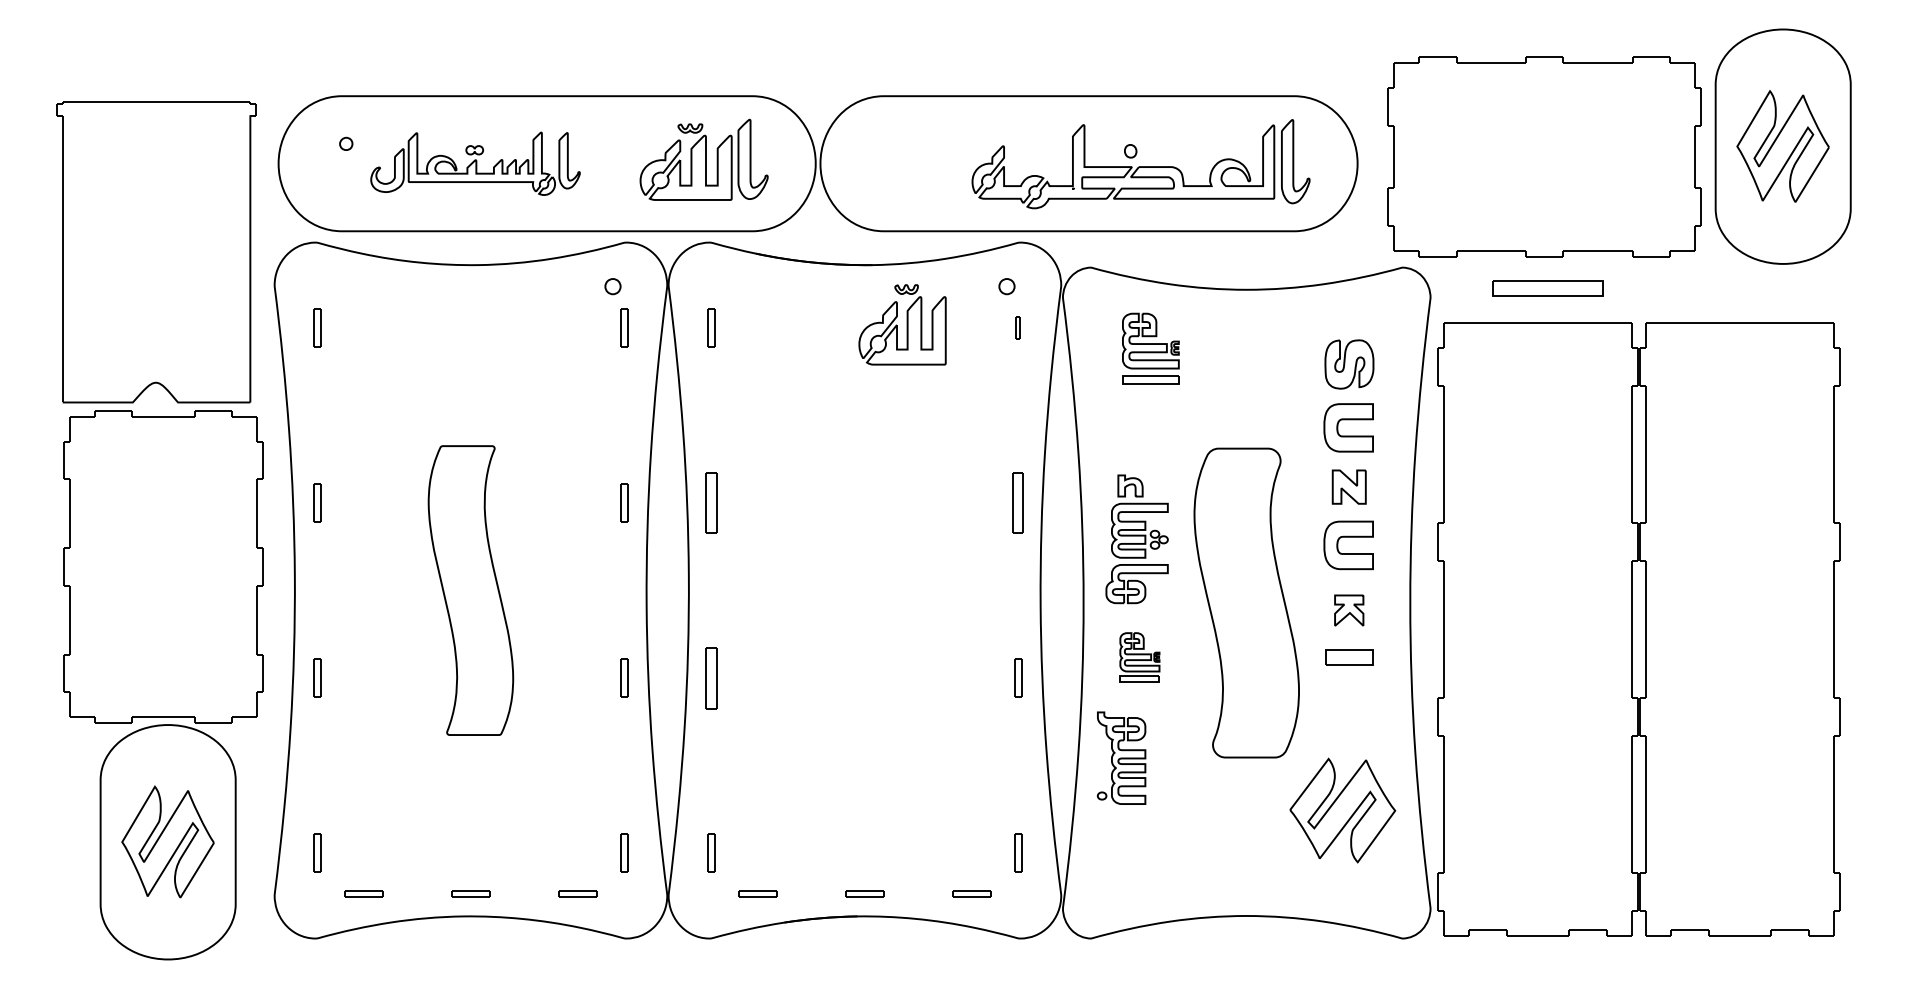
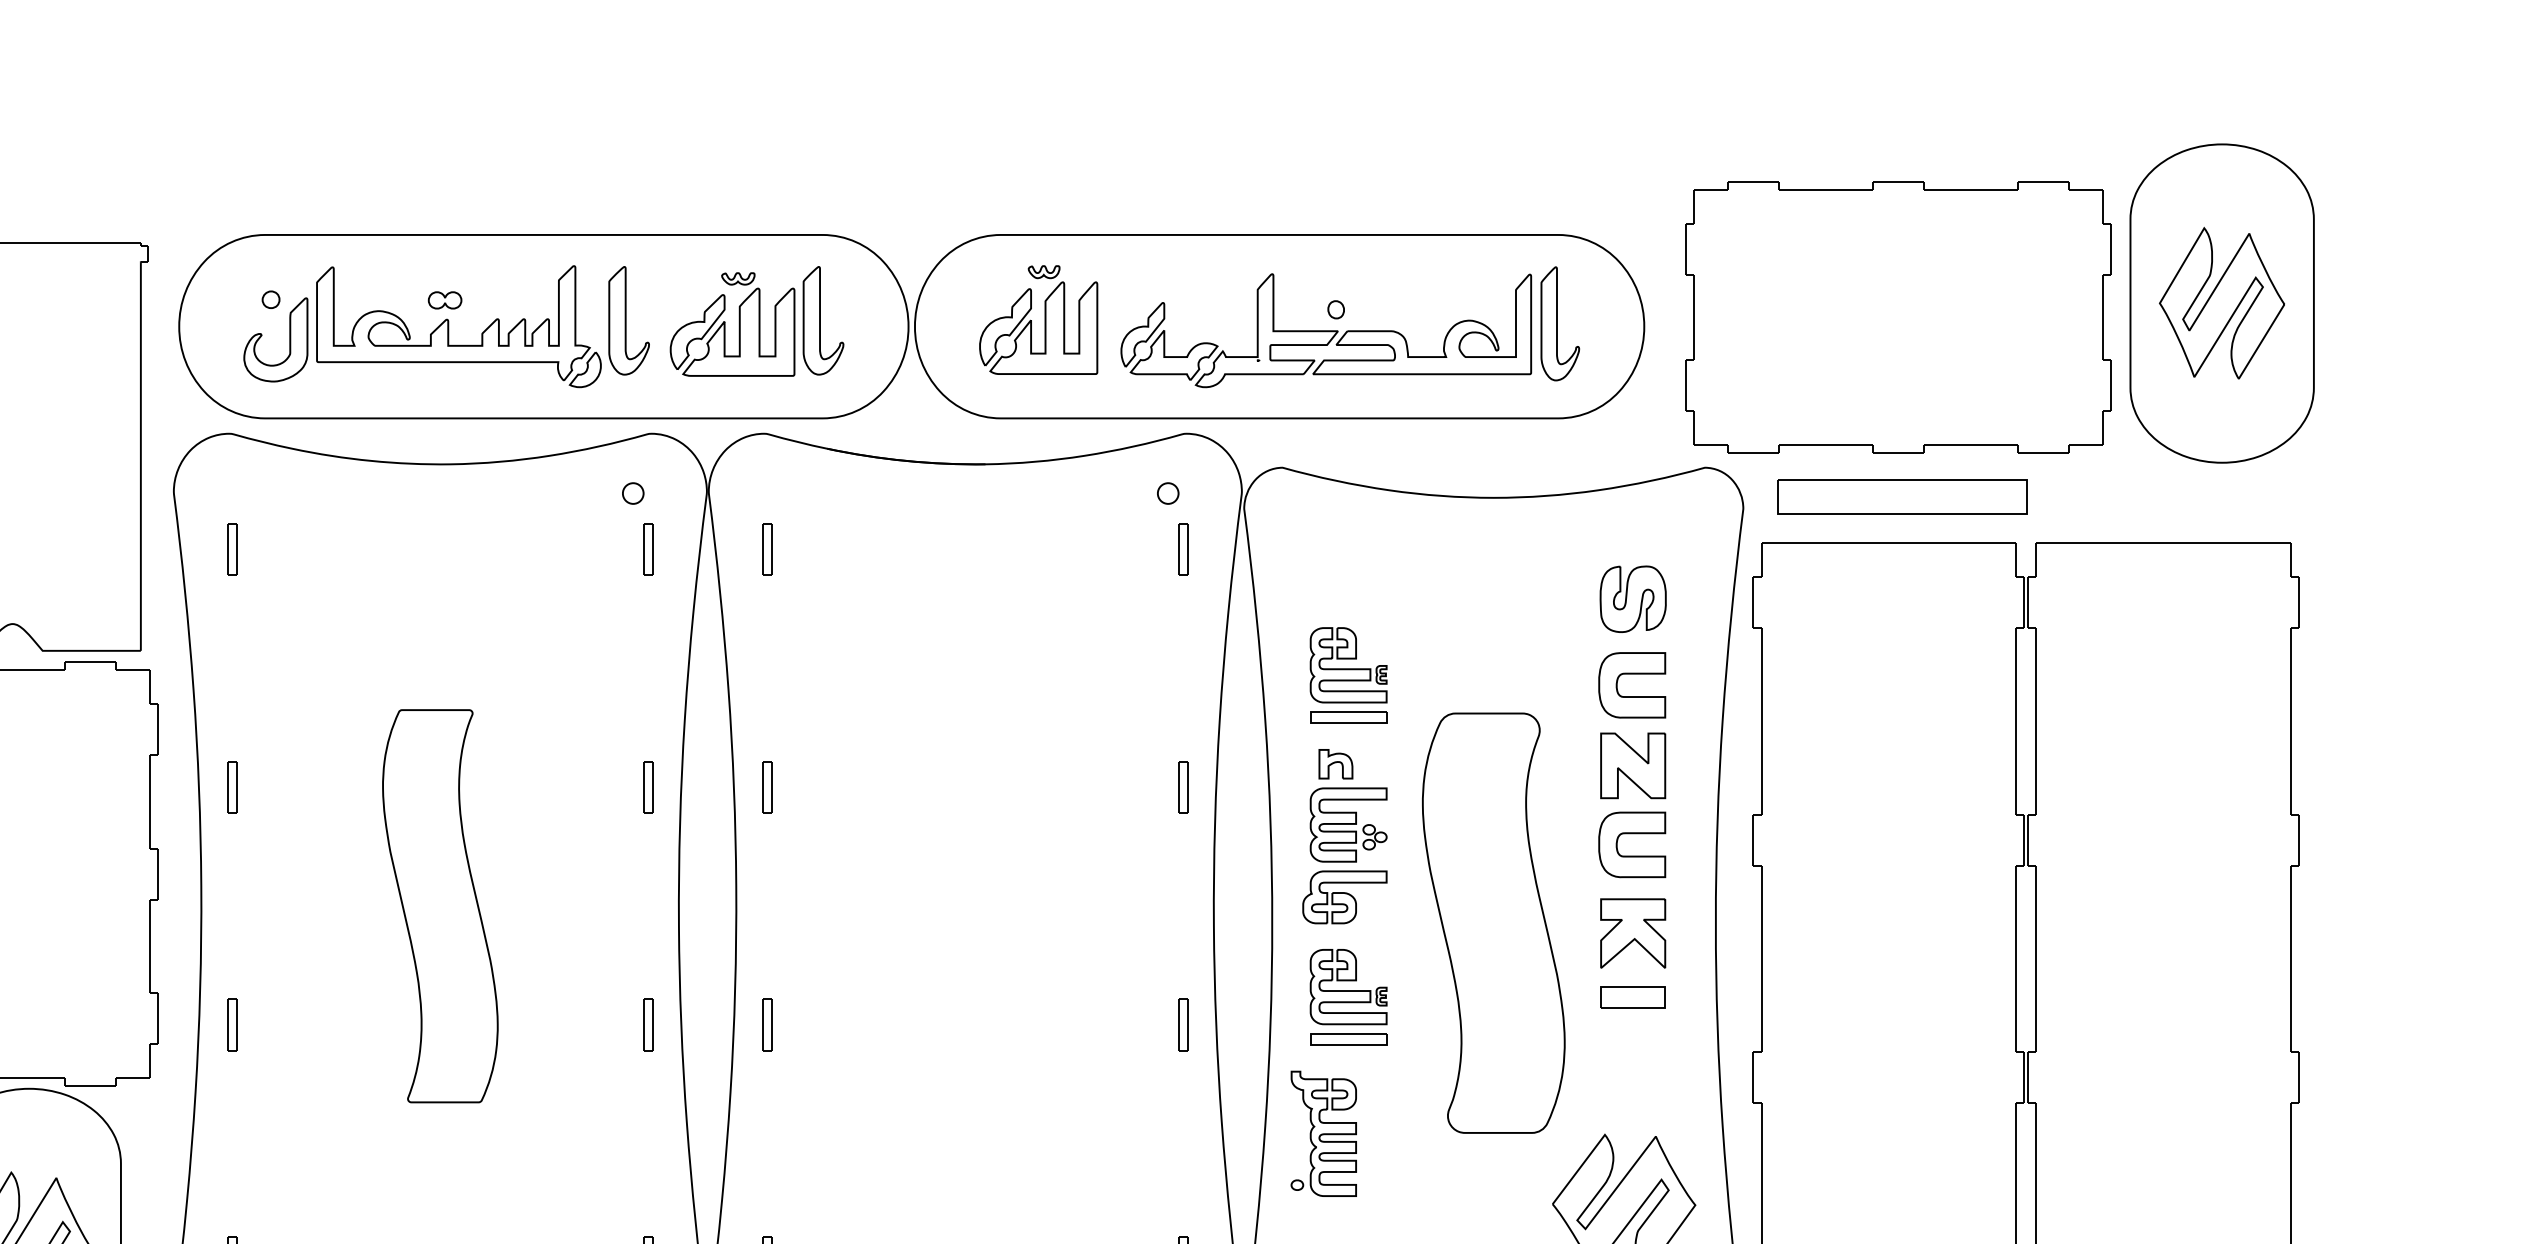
part: (475, 163) -> (446, 326), size x1.43
part: (1547, 288) -> (1902, 496), size x1.67
part: (902, 324) -> (1038, 319), moved
part: (1018, 327) -> (1183, 549), size x1.67
part: (1150, 348) -> (1348, 675), moved
part: (1348, 486) -> (1631, 764), size x1.43
part: (711, 502) -> (767, 786), size x0.62
part: (1018, 502) -> (1183, 786), size x0.62
part: (1348, 610) -> (1631, 933), size x1.67
part: (1139, 657) -> (1348, 997), size x1.43
part: (711, 677) -> (767, 1024), size x0.62

